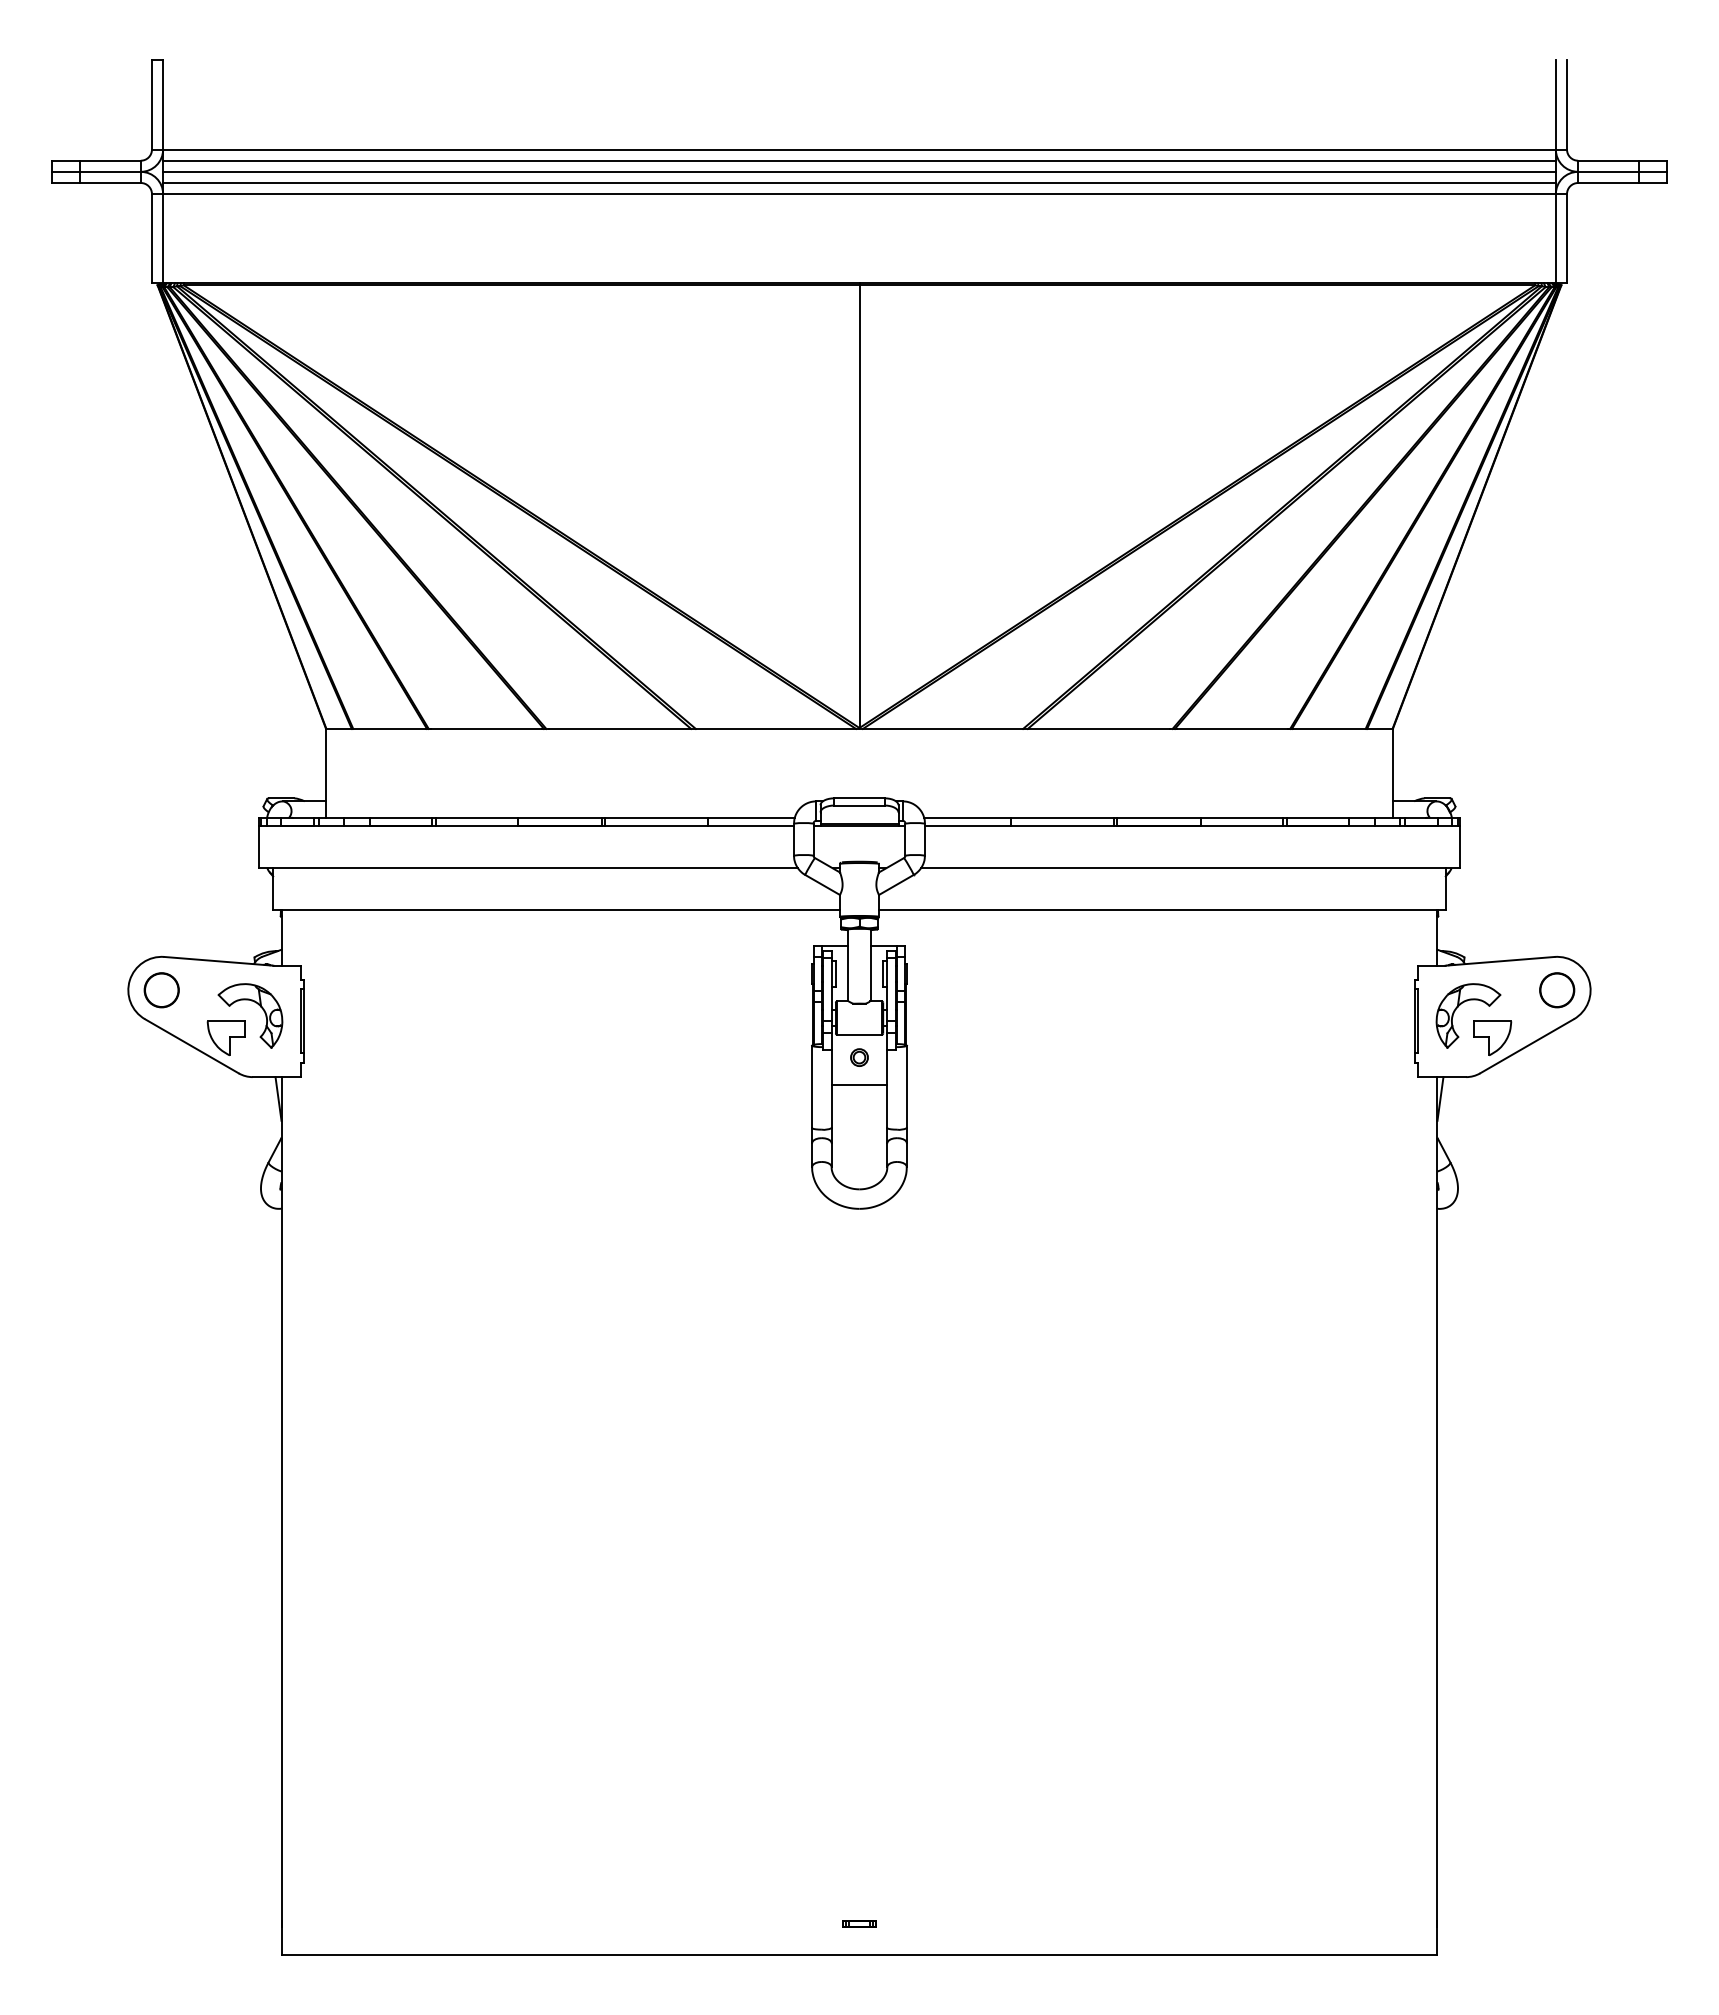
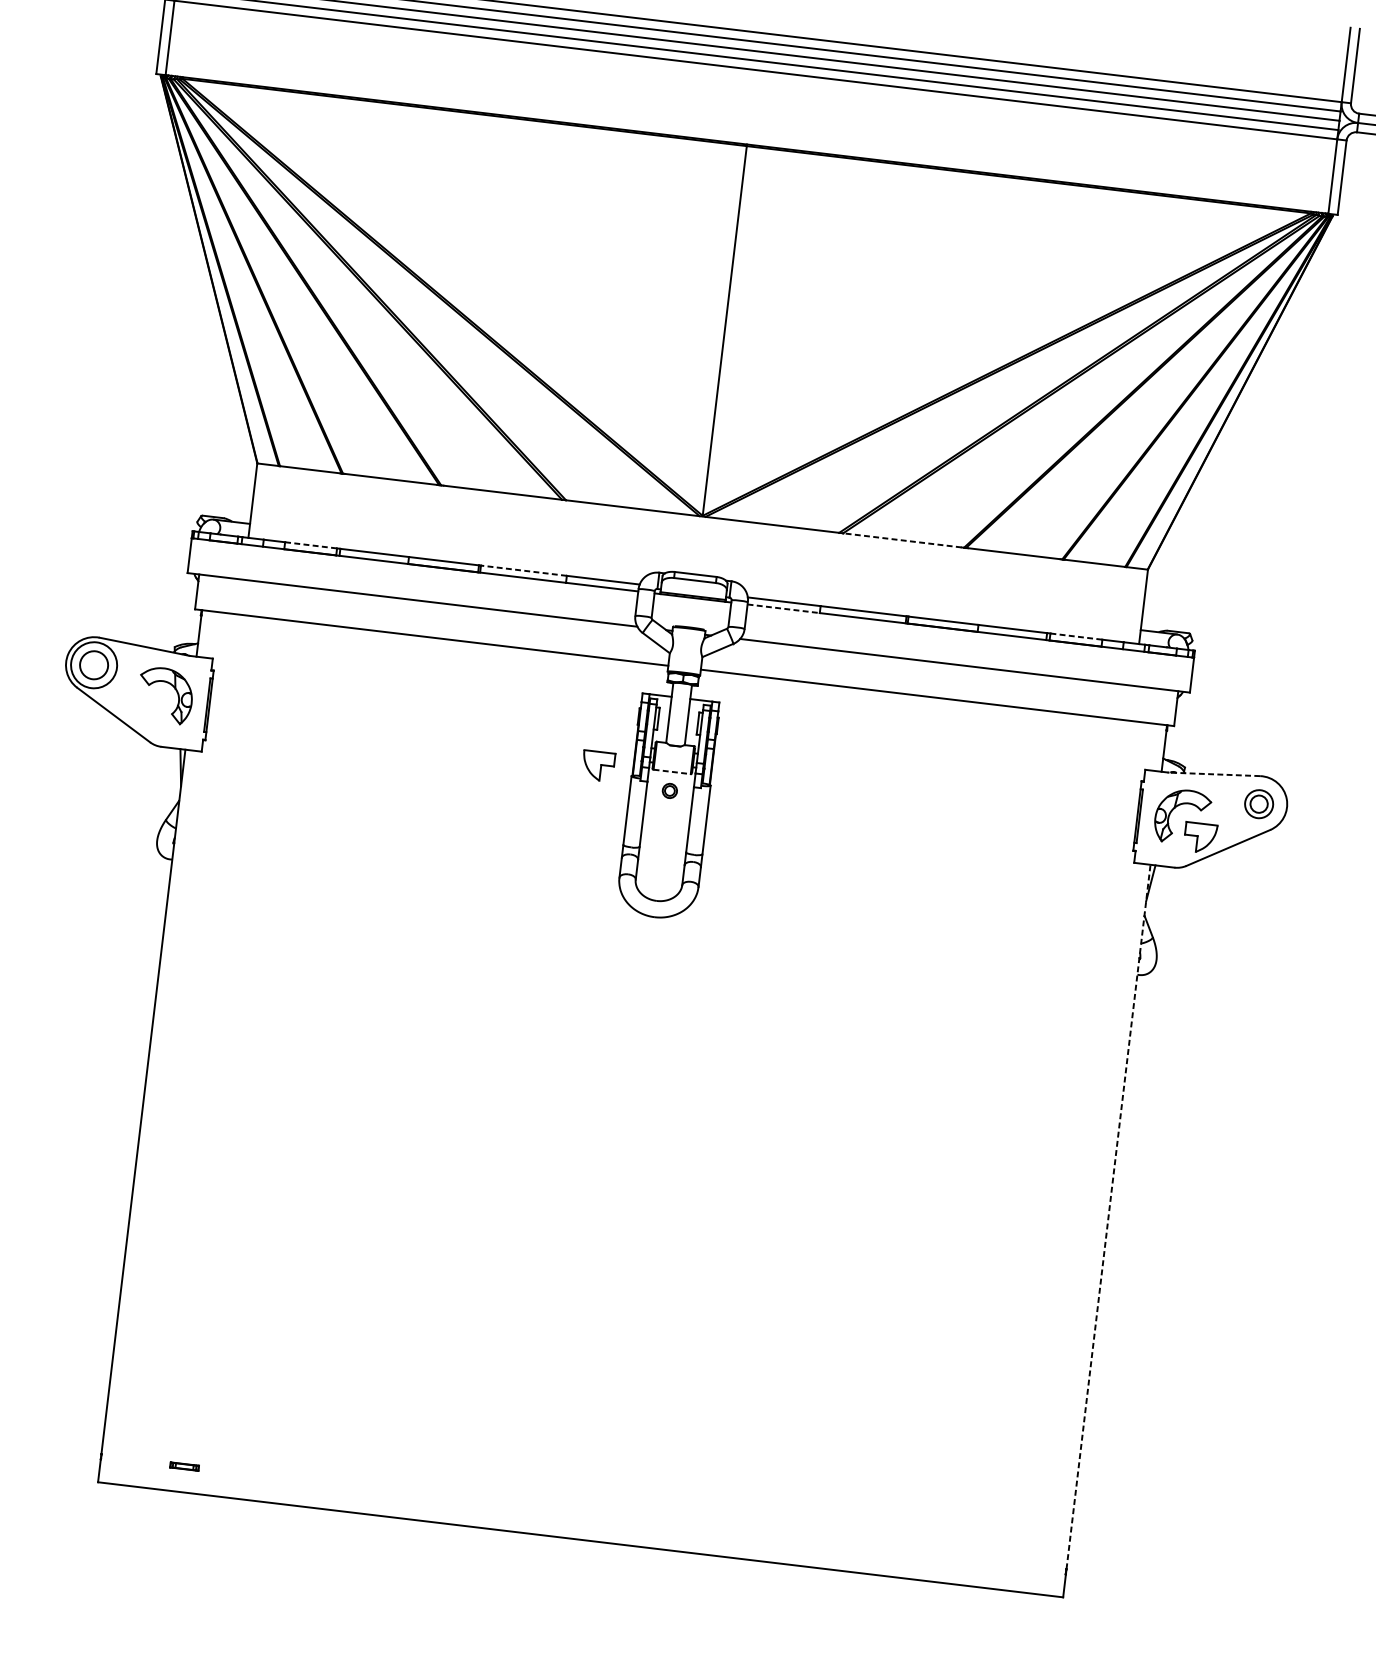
line: (1098, 728) -> (902, 539), solid -> dashed
line: (401, 818) -> (311, 545), solid -> dashed
line: (655, 818) -> (523, 571), solid -> dashed
line: (1318, 818) -> (1076, 637), solid -> dashed
line: (968, 826) -> (783, 608), solid -> dashed
line: (1500, 961) -> (1214, 774), solid -> dashed
circle: (161, 990) -> (93, 665), size x1.6
circle: (1557, 990) -> (1259, 804), size x0.6
line: (859, 1034) -> (672, 771), solid -> dashed
part: (225, 1037) -> (597, 765), moved
line: (859, 1085) -> (667, 814), removed
line: (1437, 1498) -> (1108, 1216), solid -> dashed
part: (859, 1923) -> (184, 1466), moved

